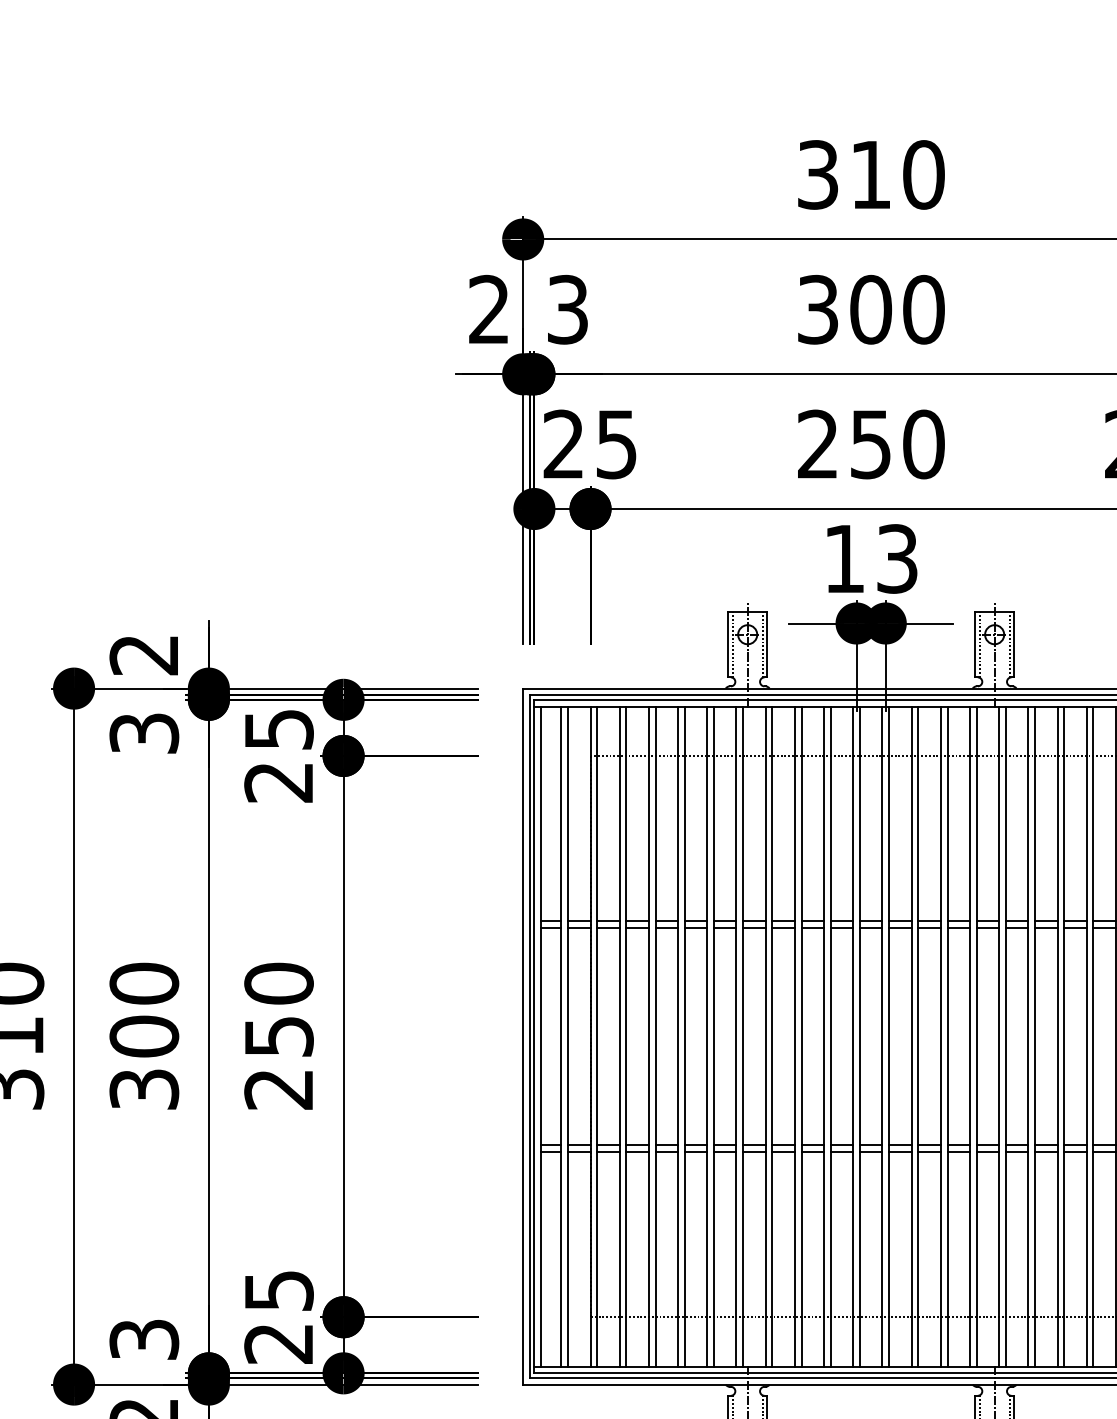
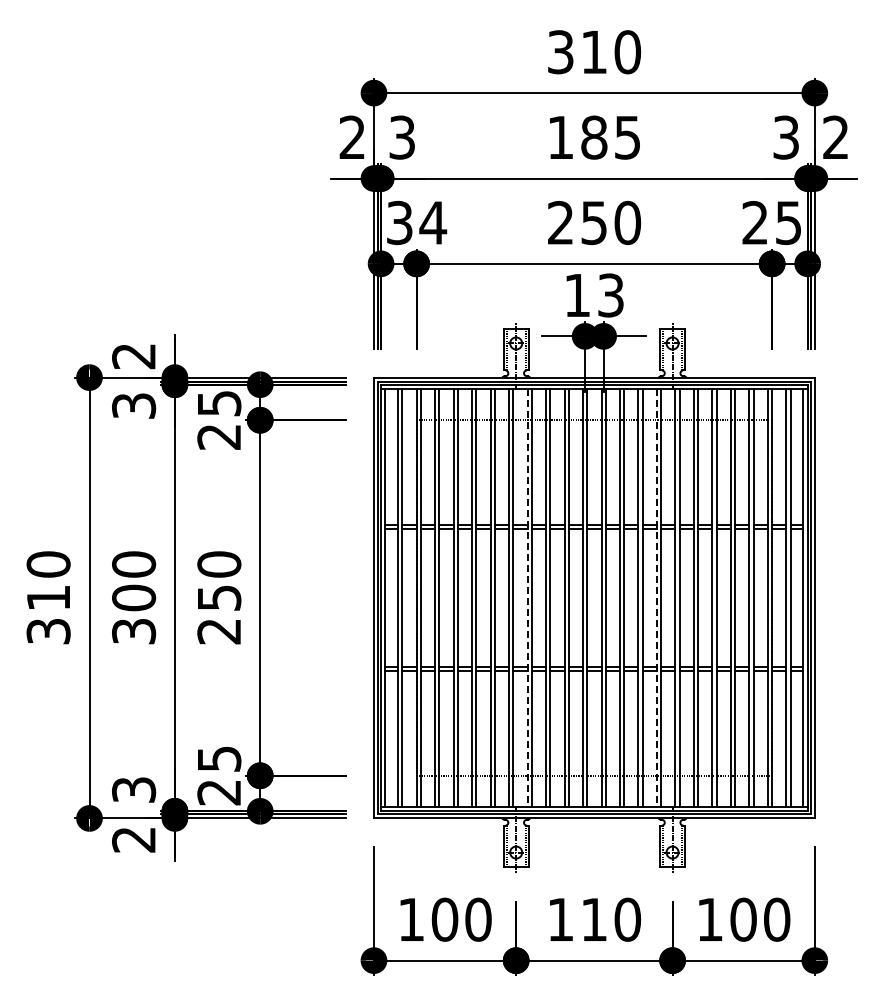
text: (871, 309) -> (594, 137), 300 -> 185
text: (591, 445) -> (417, 223), 25 -> 34
line: (765, 1037) -> (527, 598), solid -> dashed
line: (969, 1037) -> (656, 598), solid -> dashed

